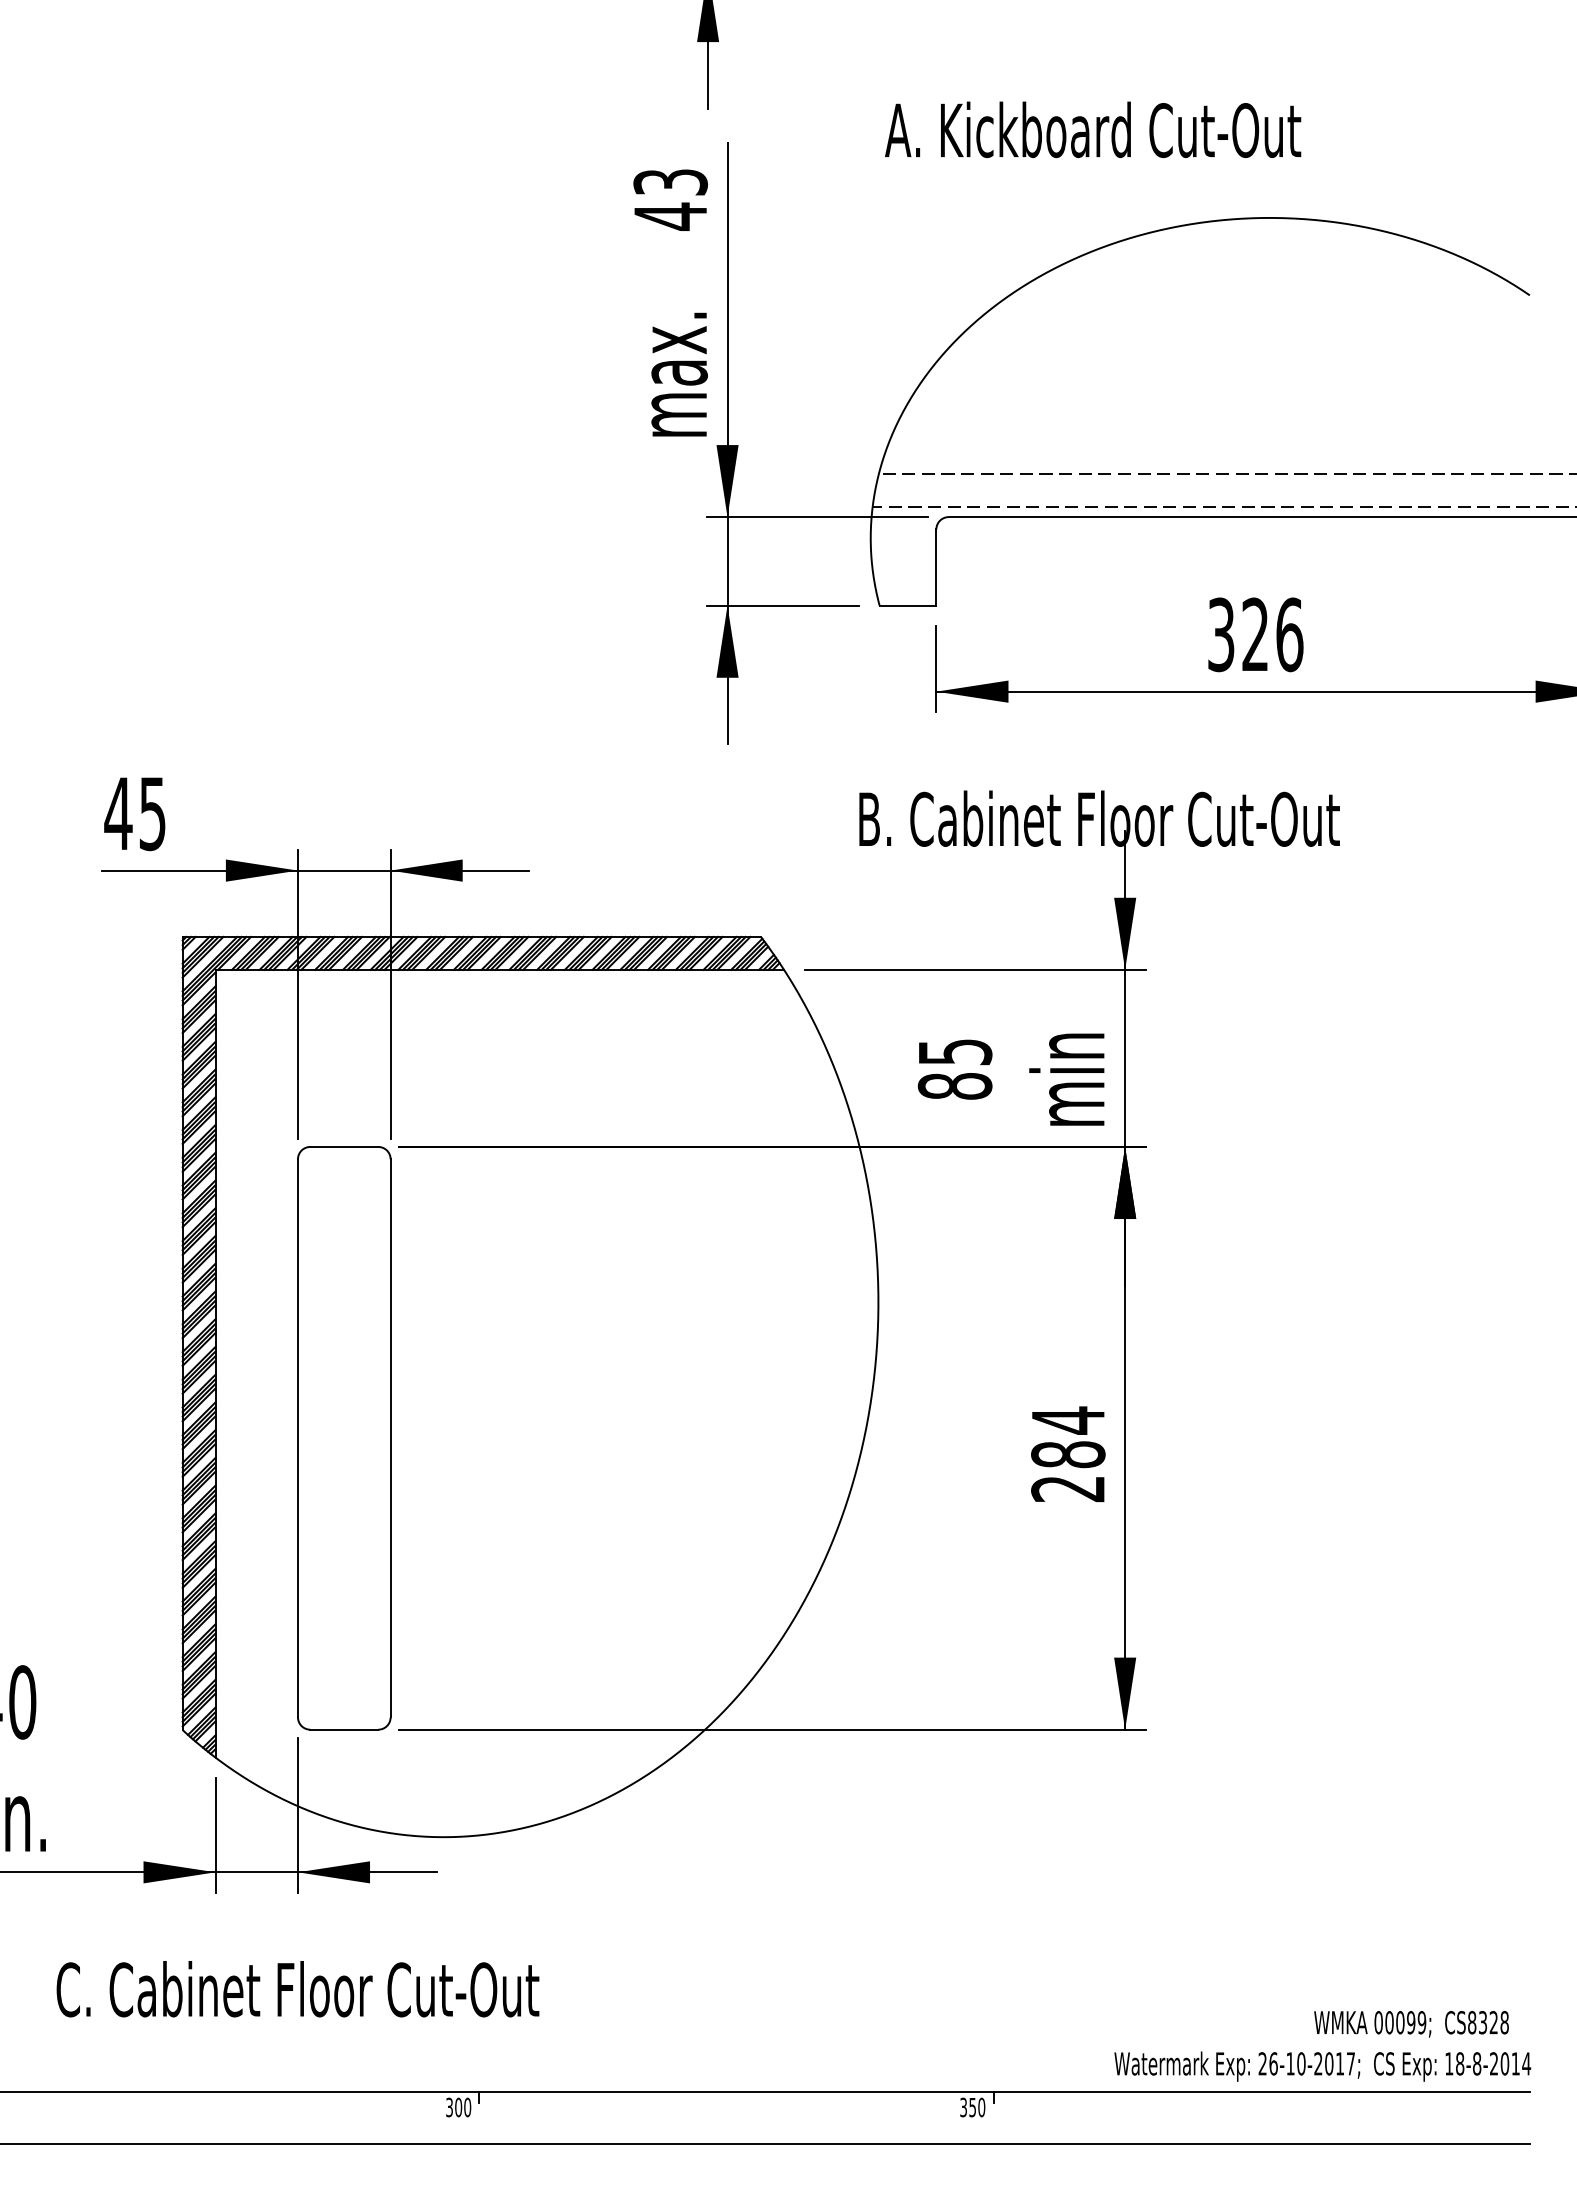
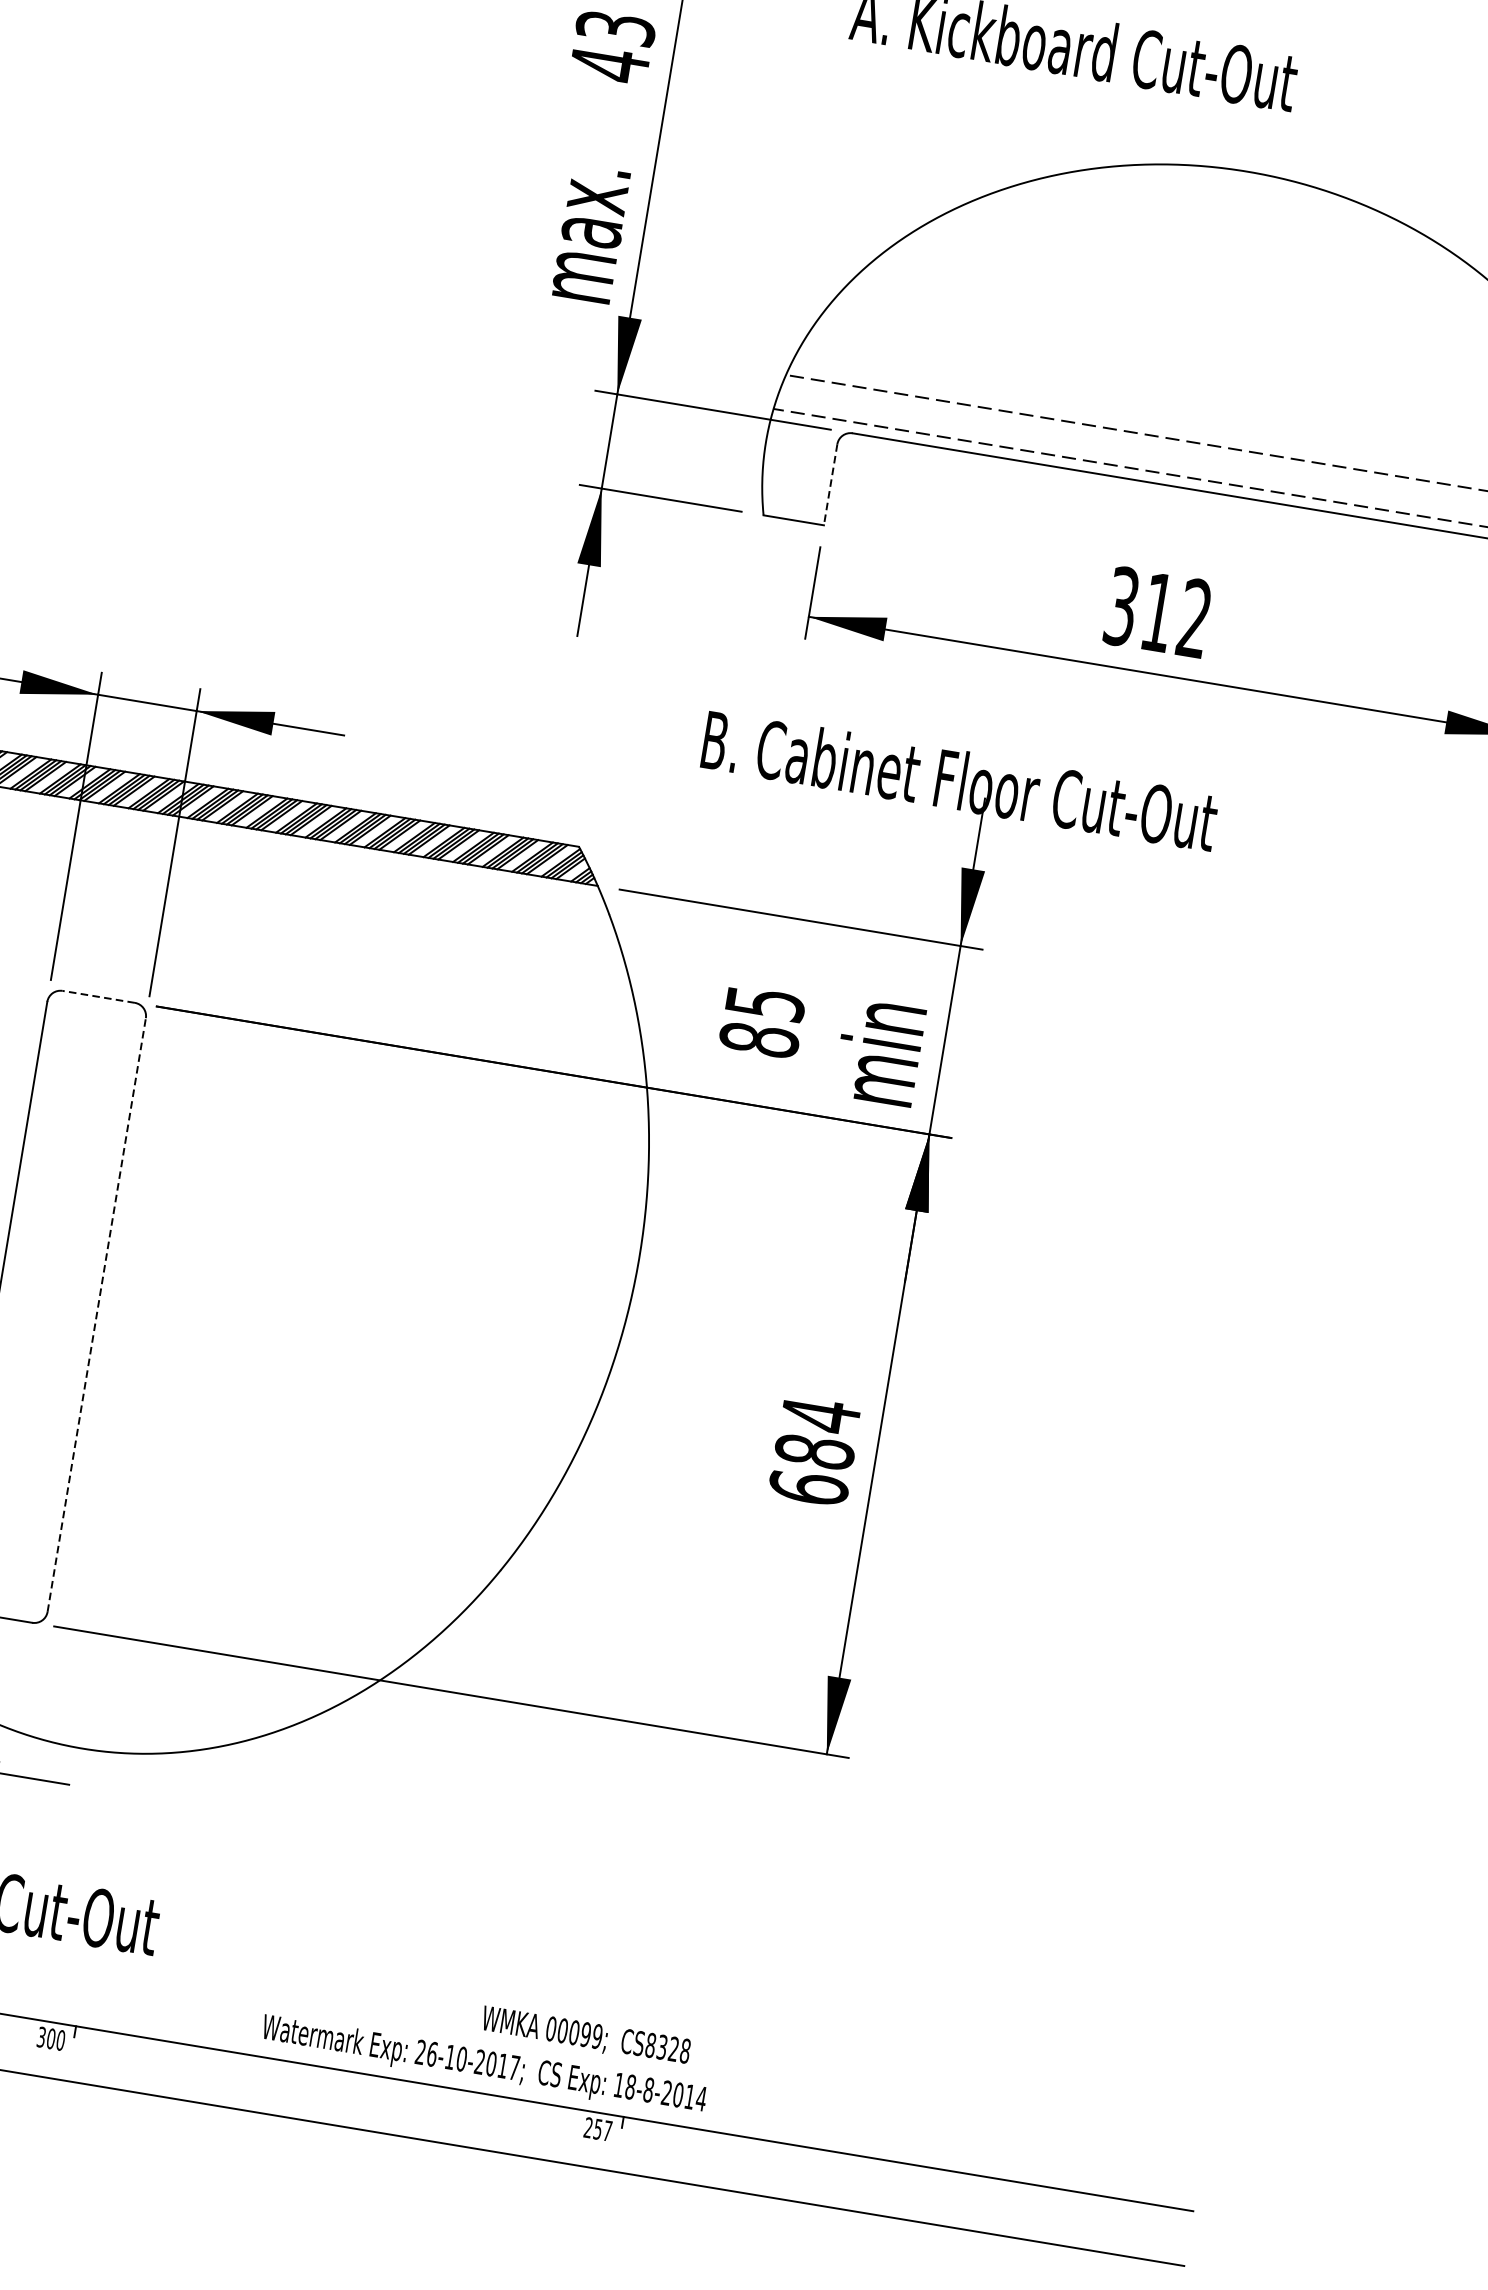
line: (936, 568) -> (830, 485), solid -> dashed
text: (1272, 634) -> (1176, 615), 326 -> 312
line: (344, 1146) -> (99, 996), solid -> dashed
line: (390, 1437) -> (96, 1314), solid -> dashed
text: (1068, 1488) -> (809, 1487), 284 -> 684
text: (1322, 2046) -> (487, 2044), moved
text: (972, 2107) -> (597, 2129), 350 -> 257

